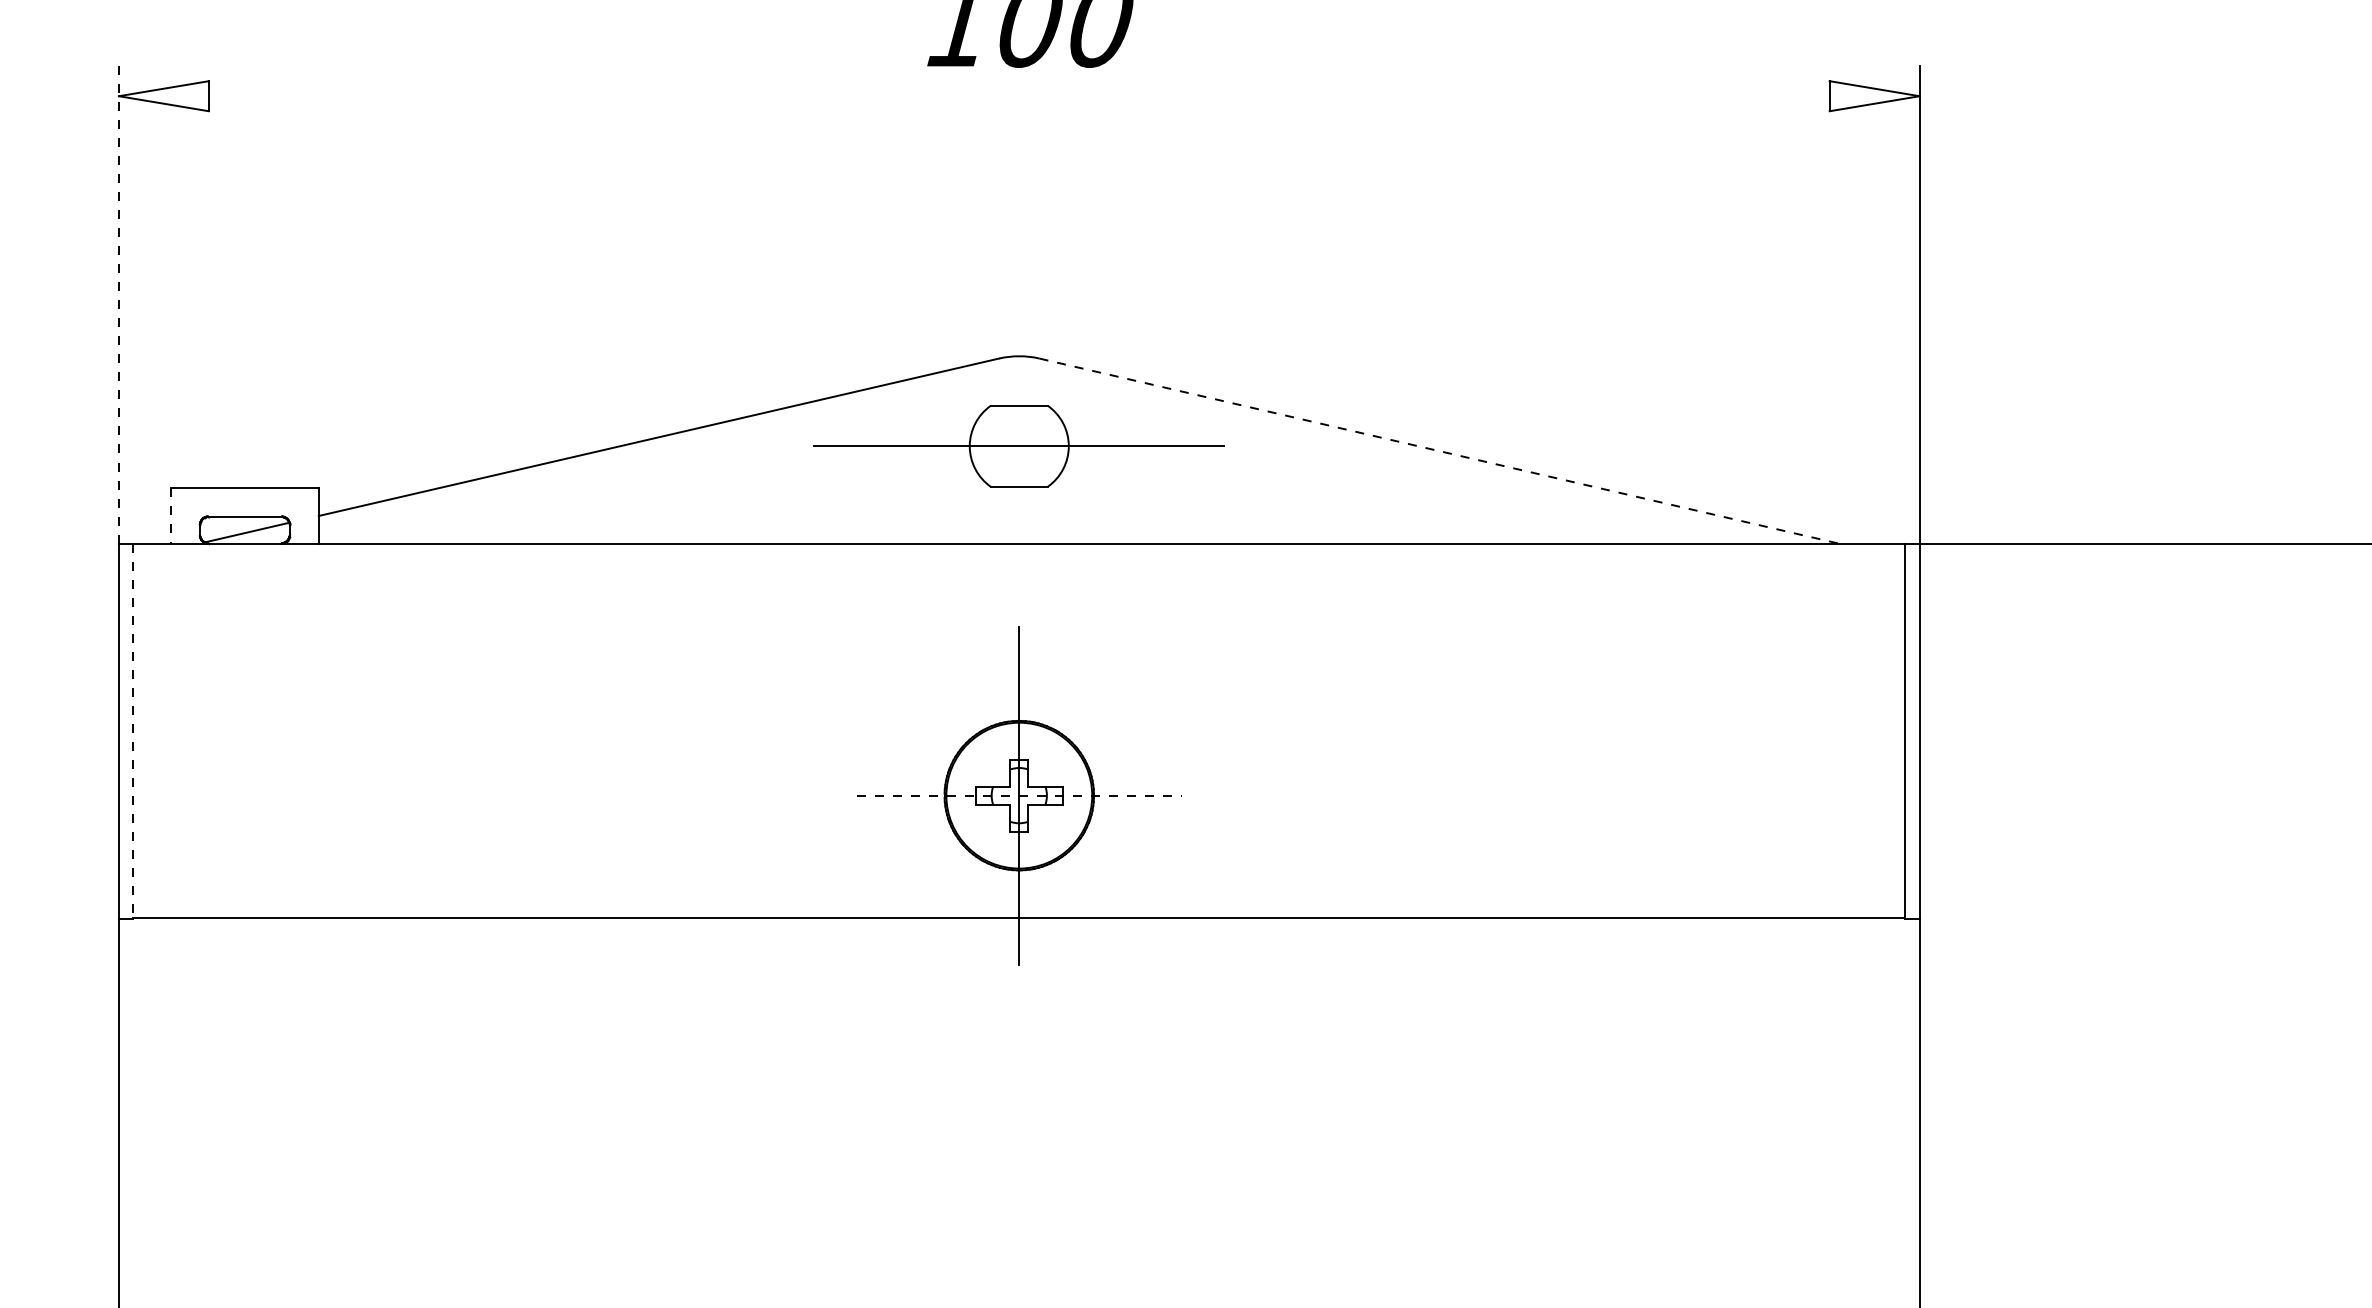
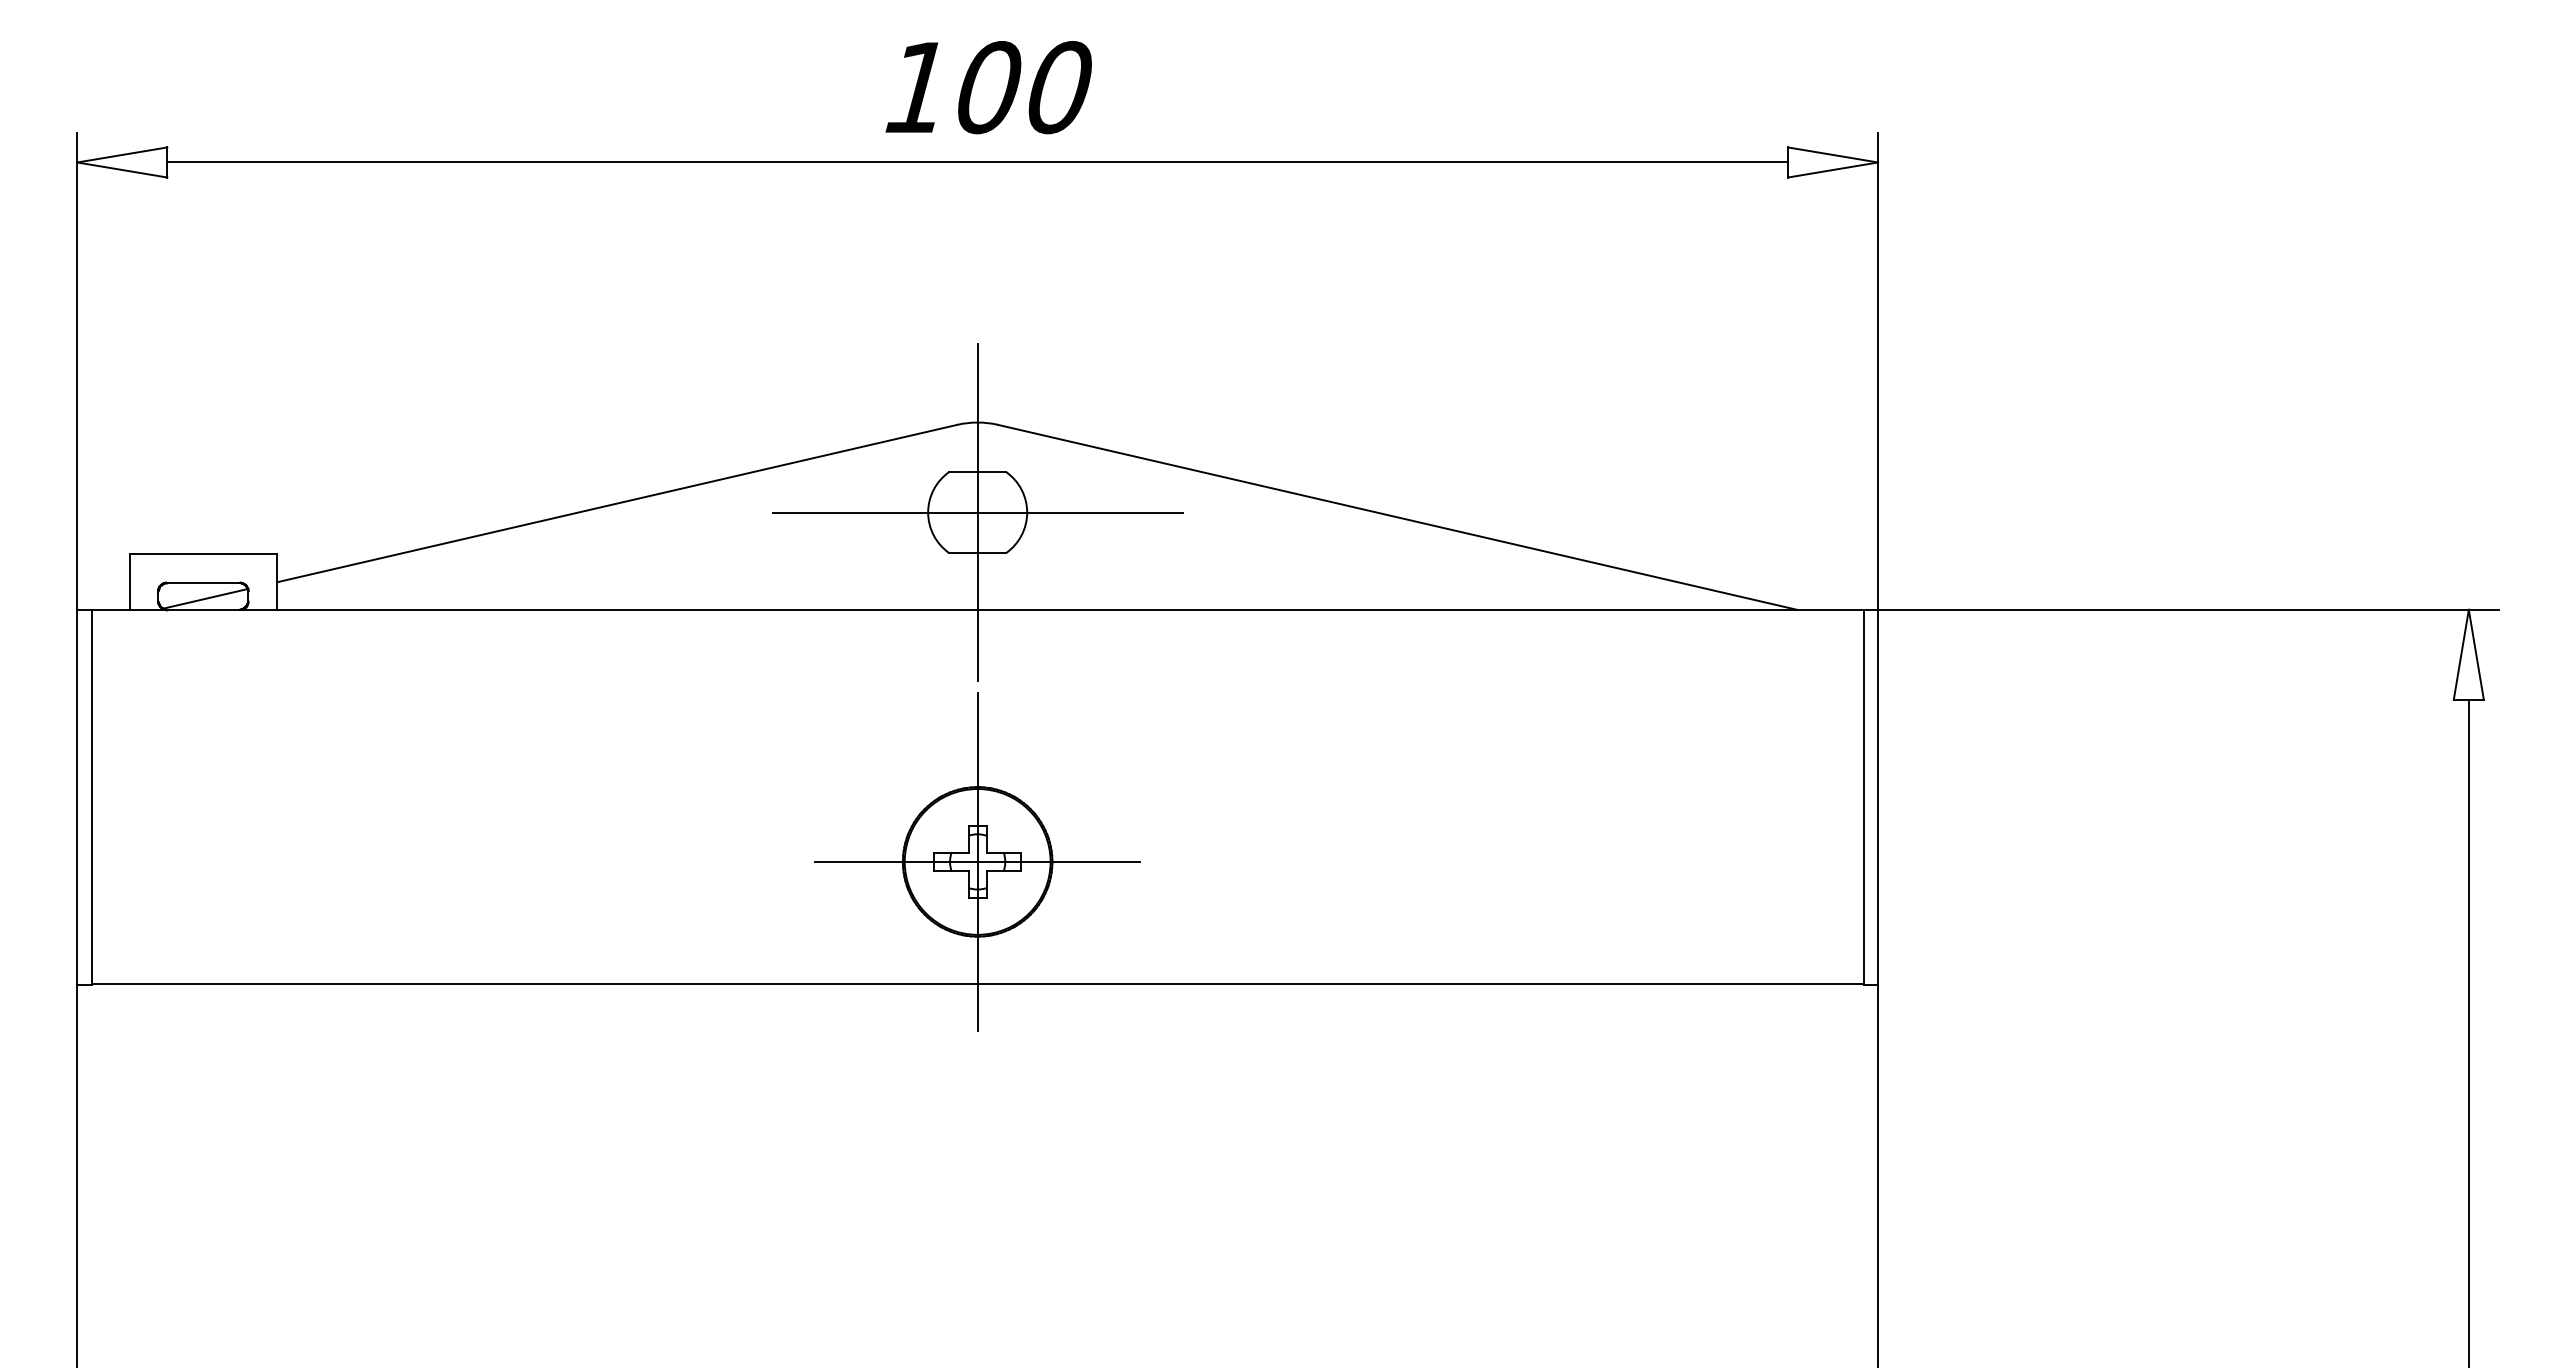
line: (1019, 96) -> (977, 162), added
line: (119, 305) -> (77, 371), dashed -> solid
line: (1019, 446) -> (977, 512), added
line: (1439, 451) -> (1397, 517), dashed -> solid
line: (171, 515) -> (129, 581), dashed -> solid
line: (133, 731) -> (91, 797), dashed -> solid
line: (1019, 795) -> (977, 861), dashed -> solid

